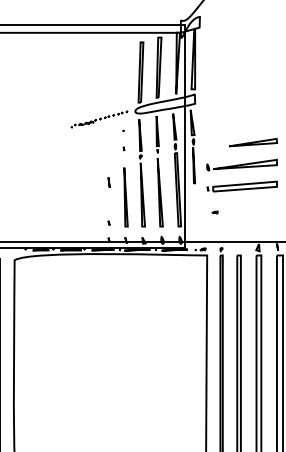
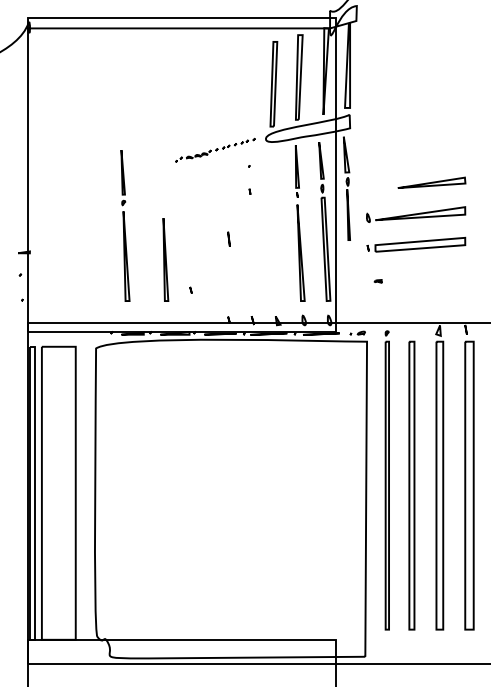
part: (142, 172) -> (125, 225), moved
part: (125, 197) -> (165, 259), moved
part: (108, 222) -> (190, 289), moved

